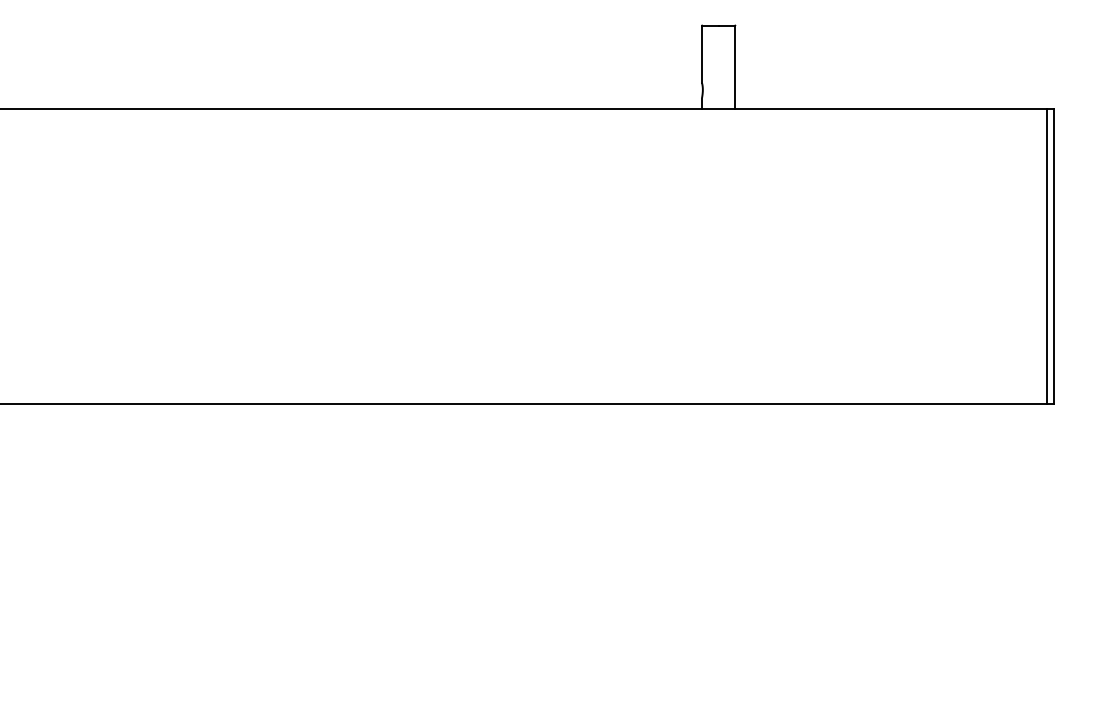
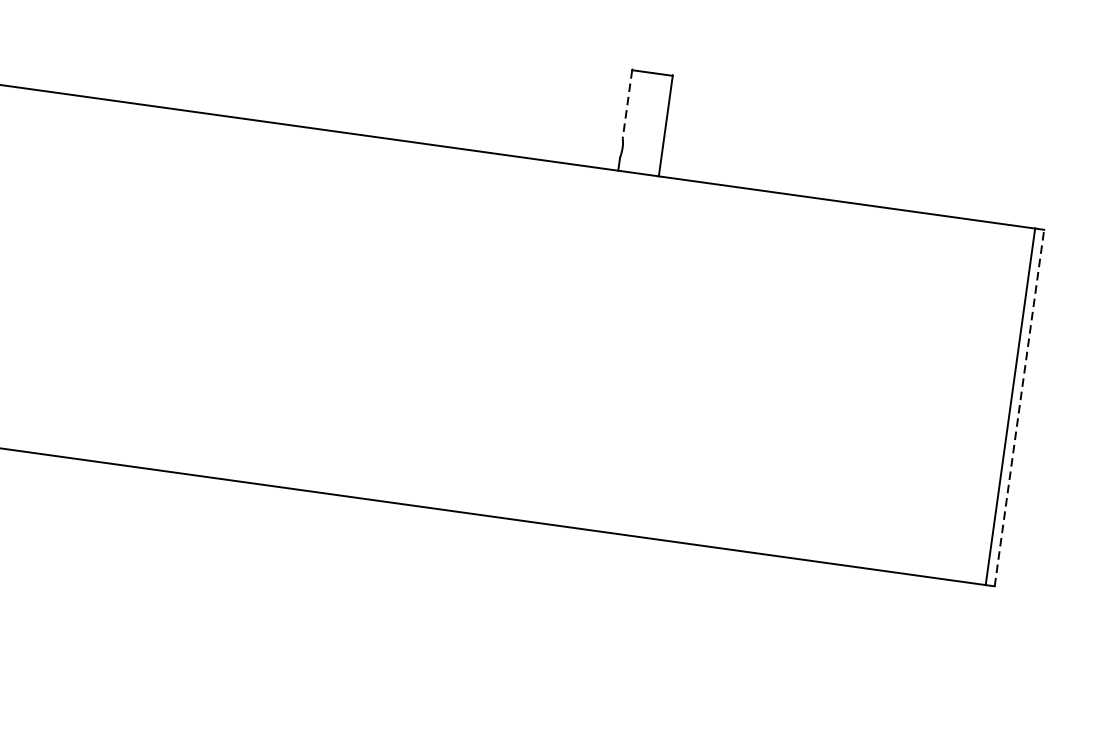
line: (701, 54) -> (626, 104), solid -> dashed
line: (1054, 256) -> (1019, 407), solid -> dashed

